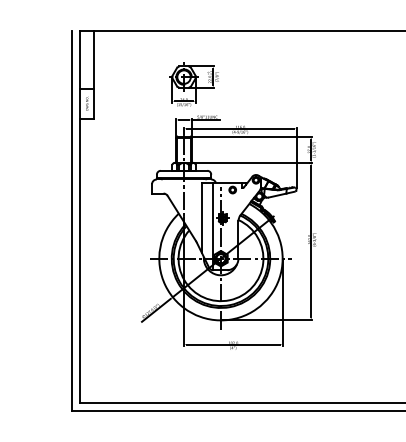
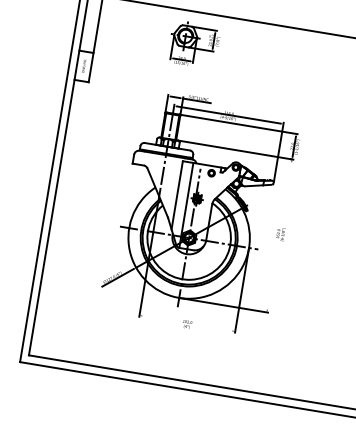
part: (193, 84) -> (193, 44), moved
line: (311, 241) -> (279, 235), removed
line: (232, 344) -> (186, 323), removed

